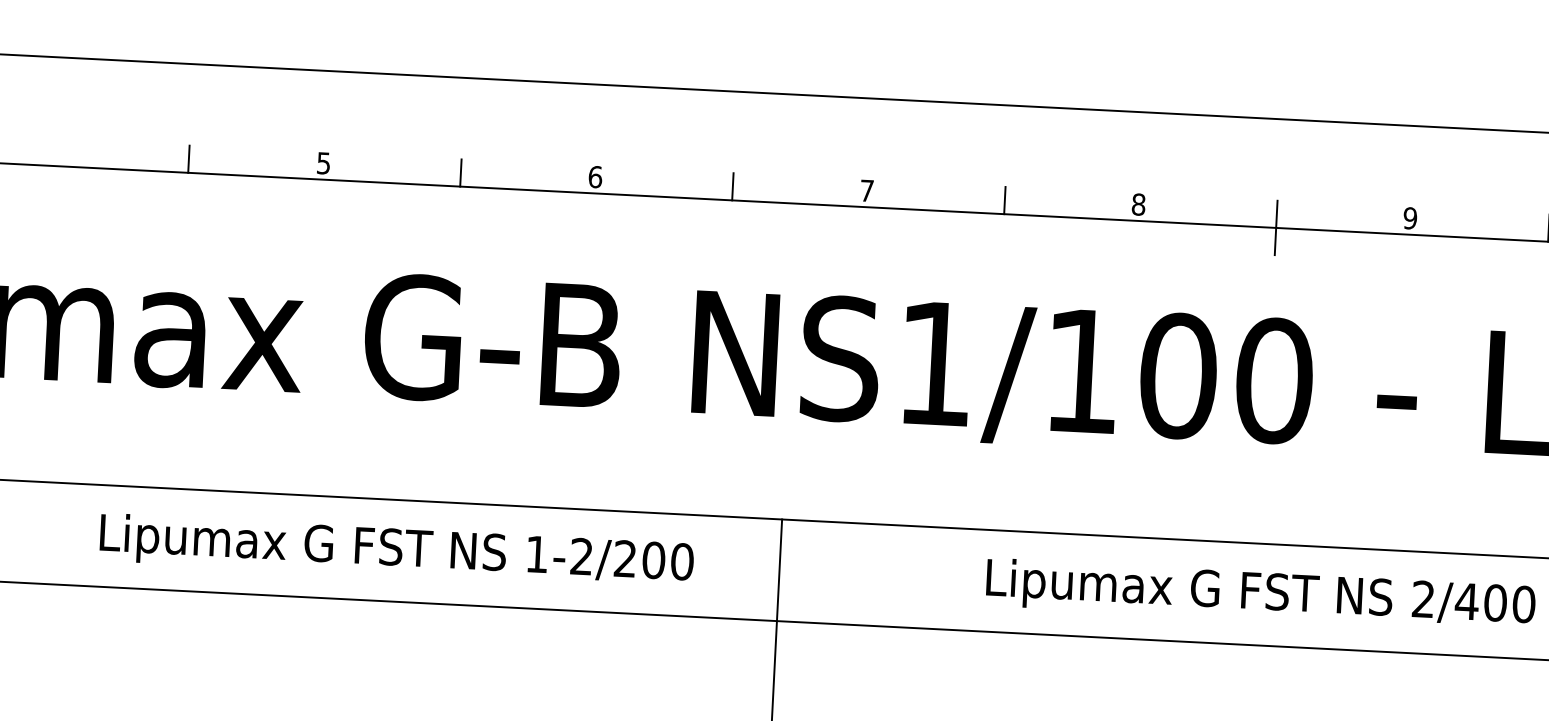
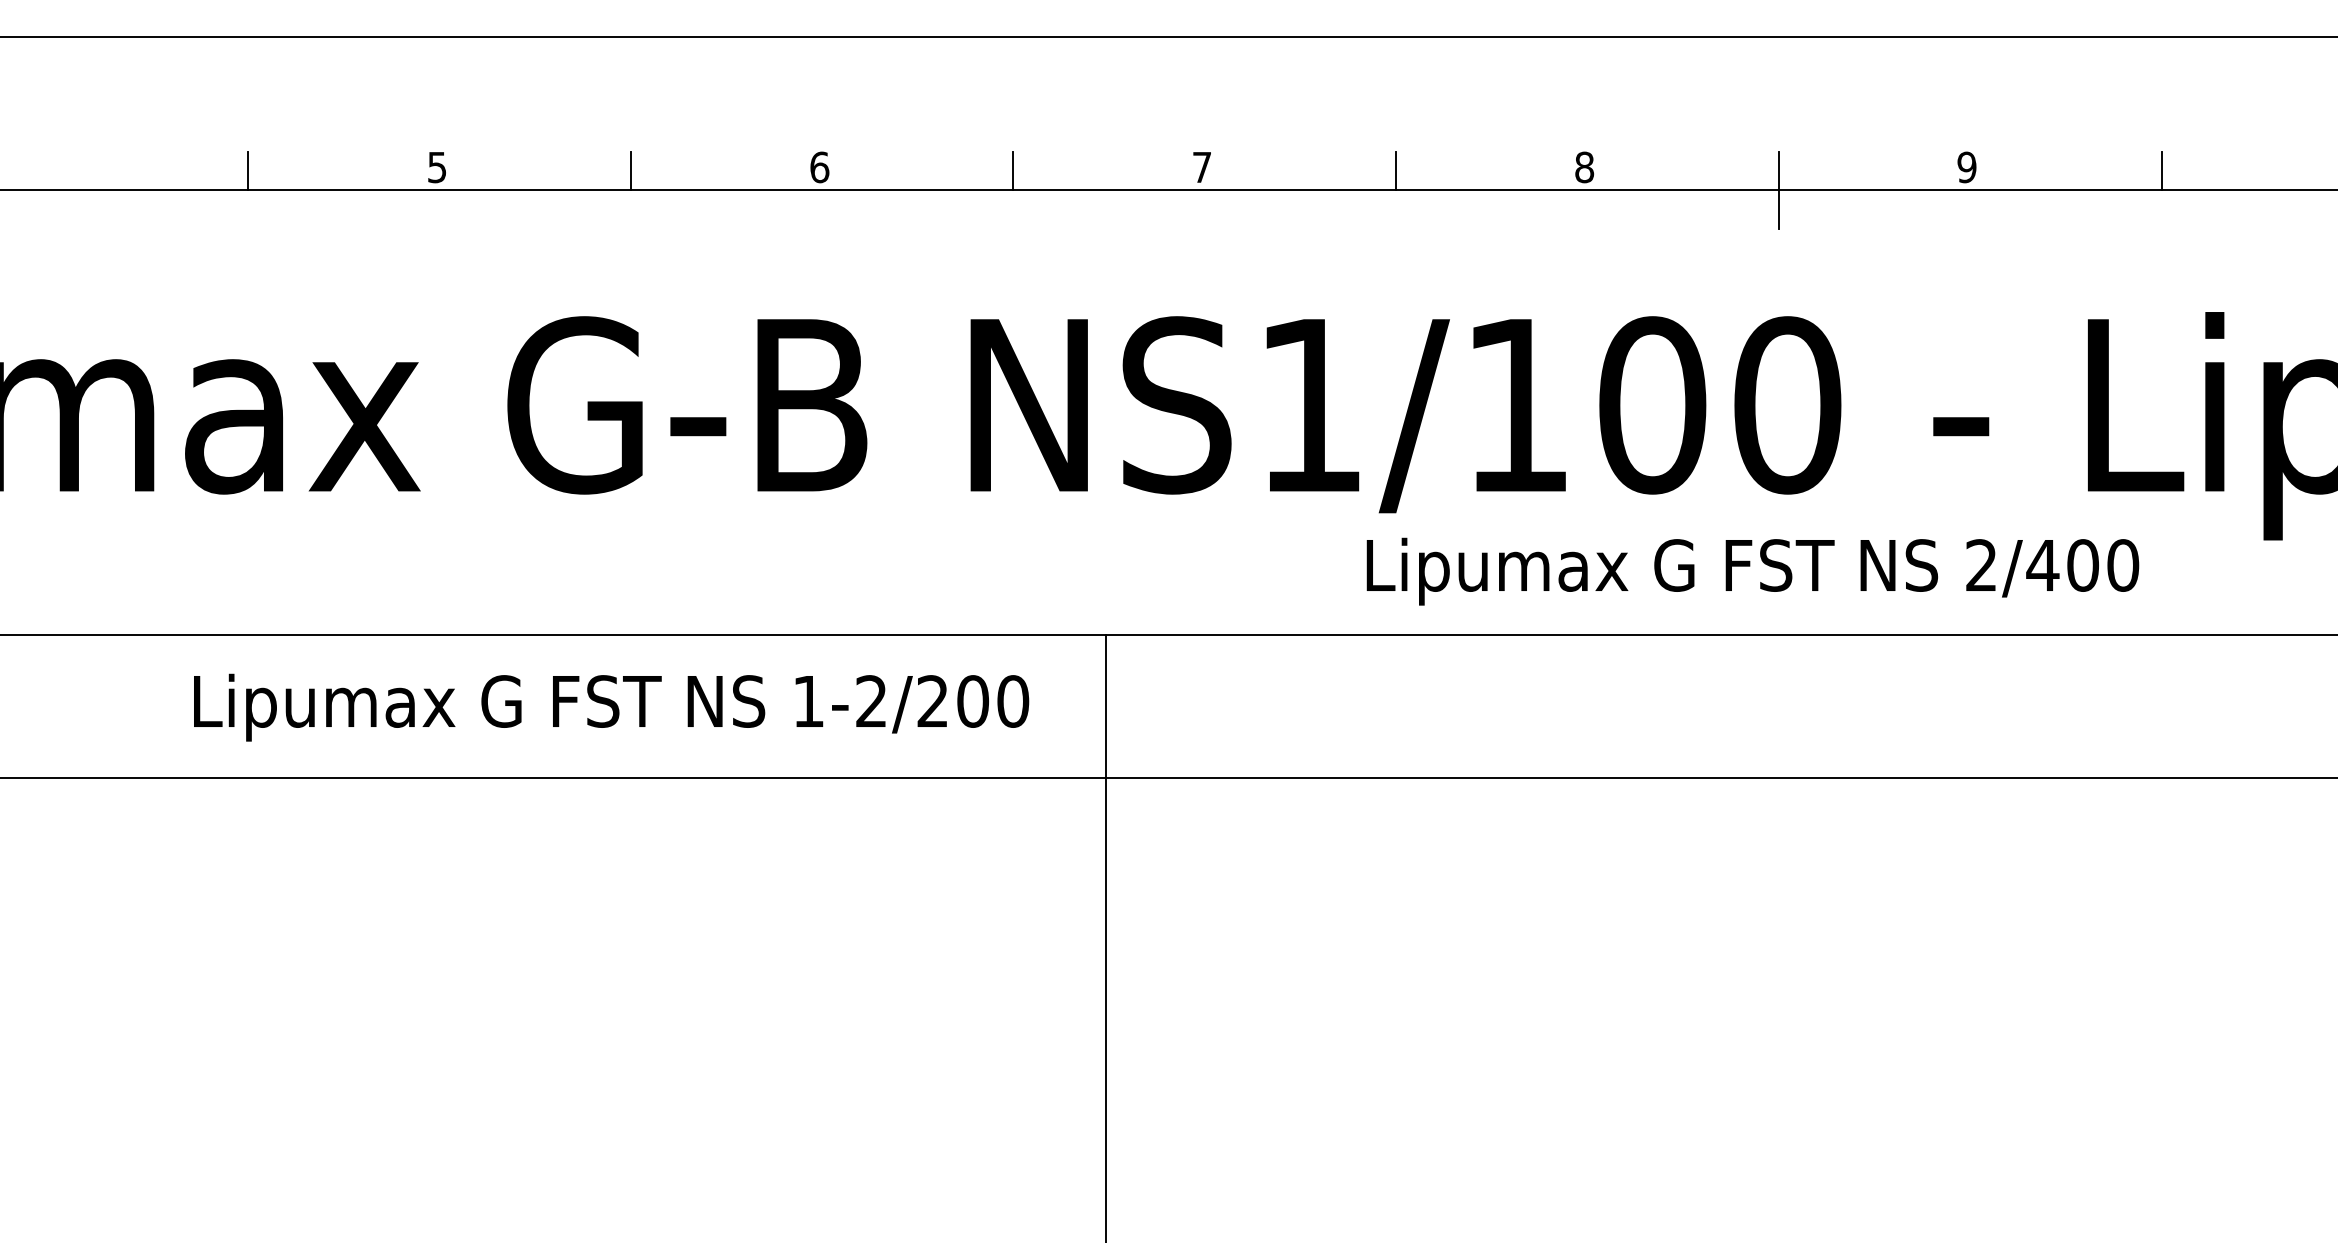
text: (396, 551) -> (611, 707), moved
text: (1260, 595) -> (1752, 571), moved

